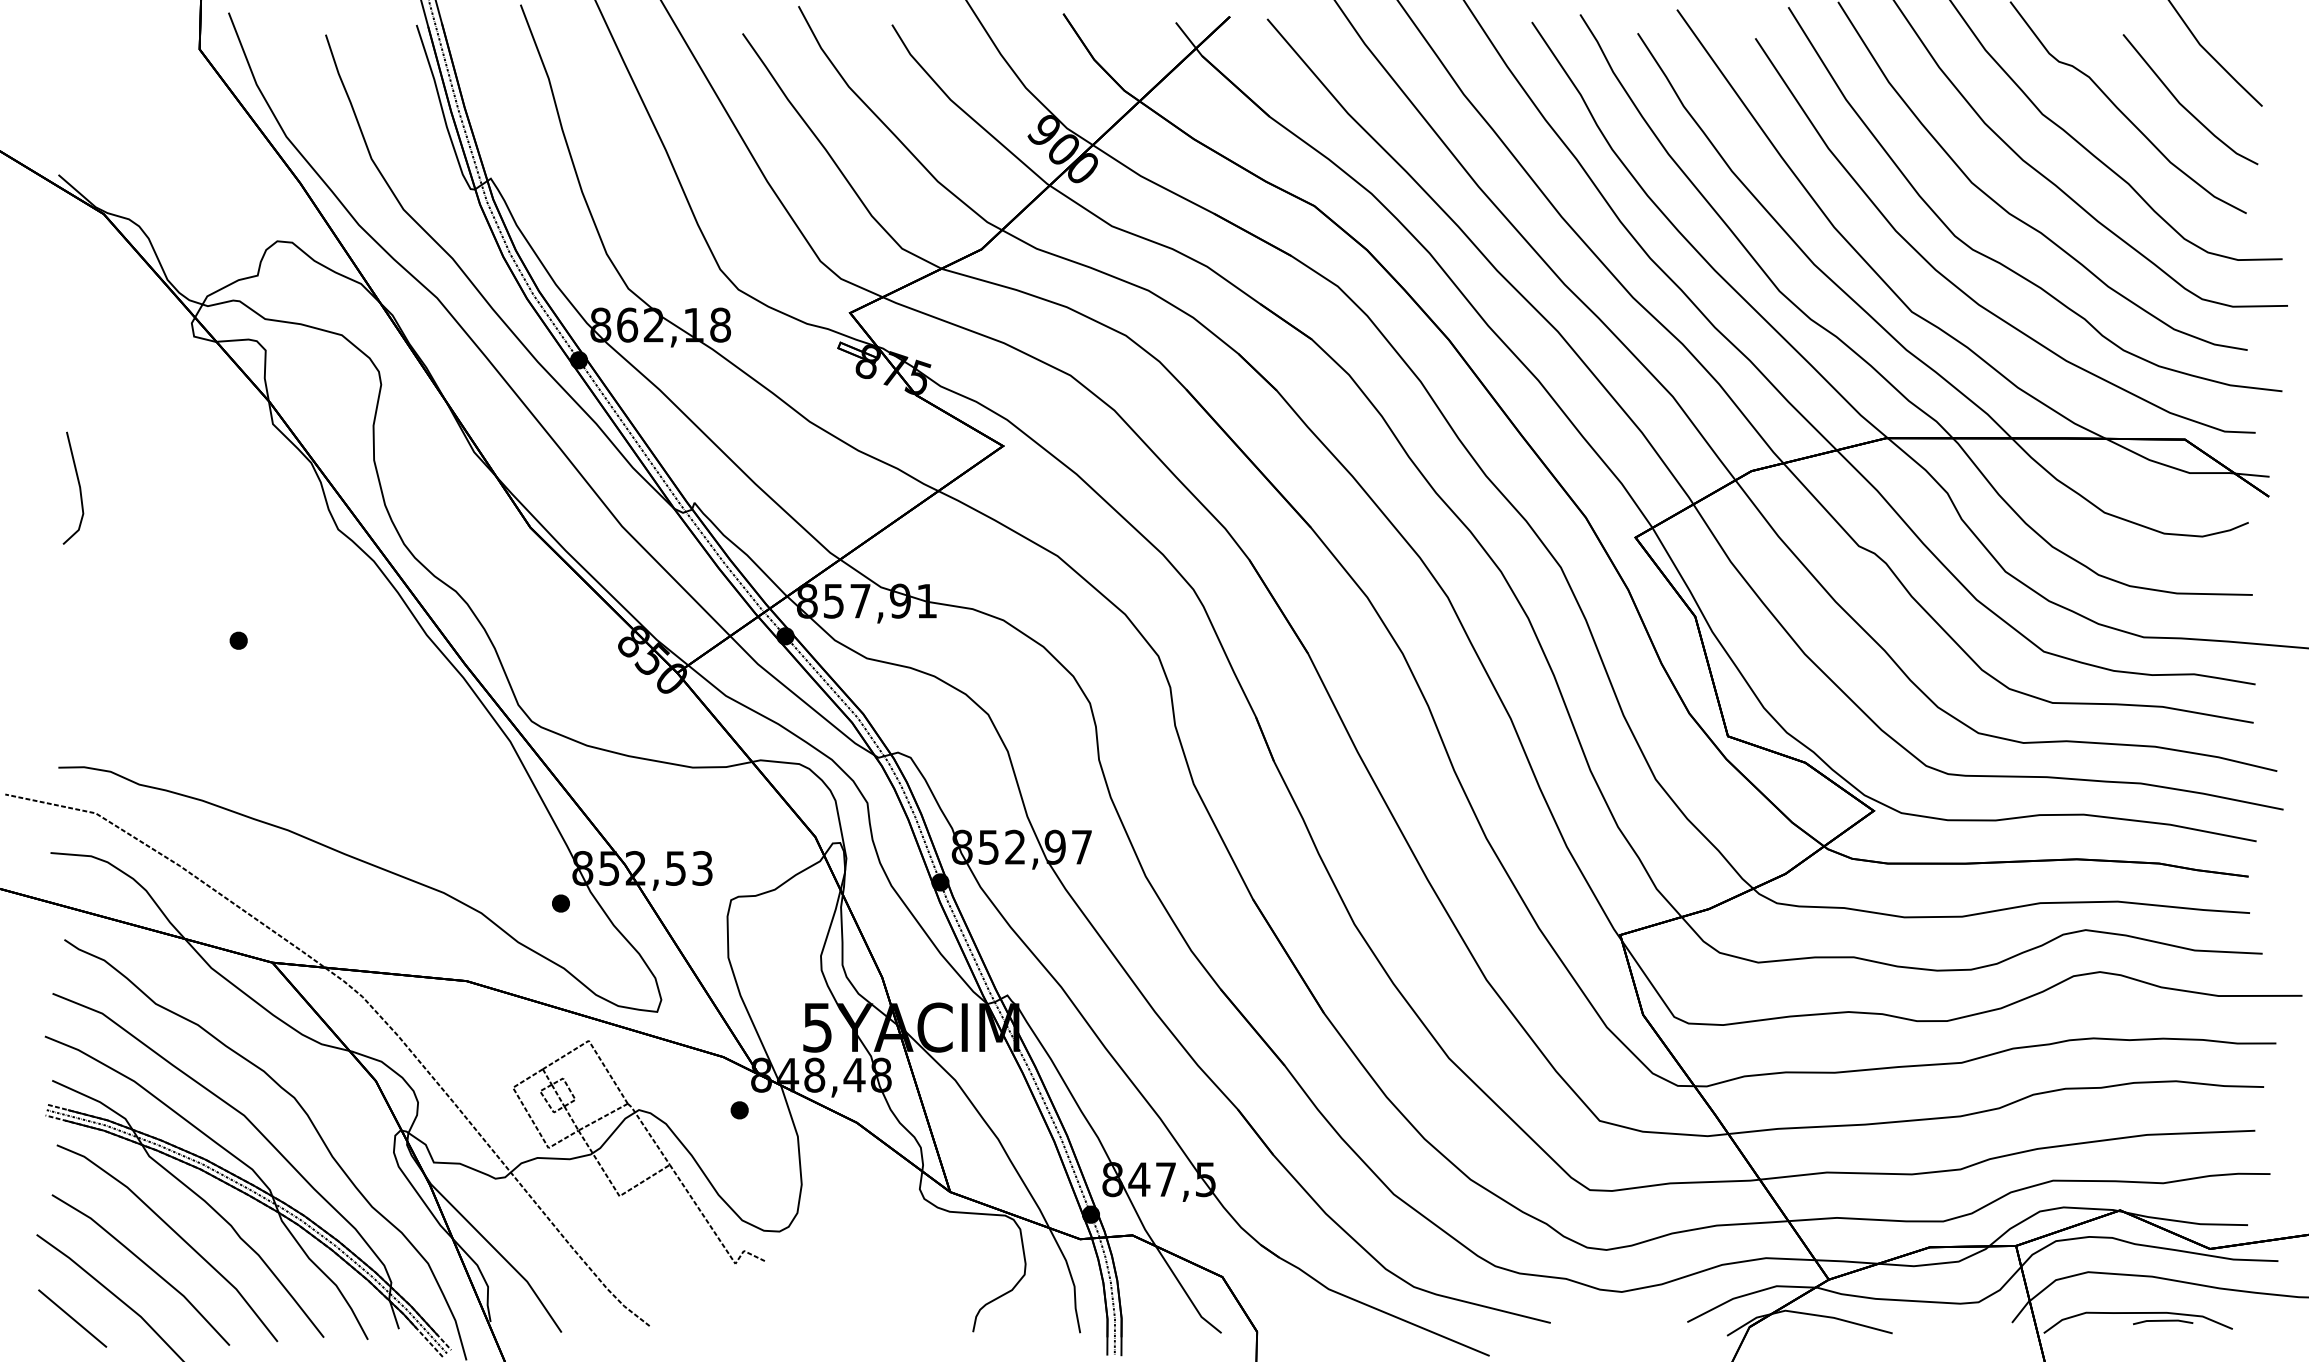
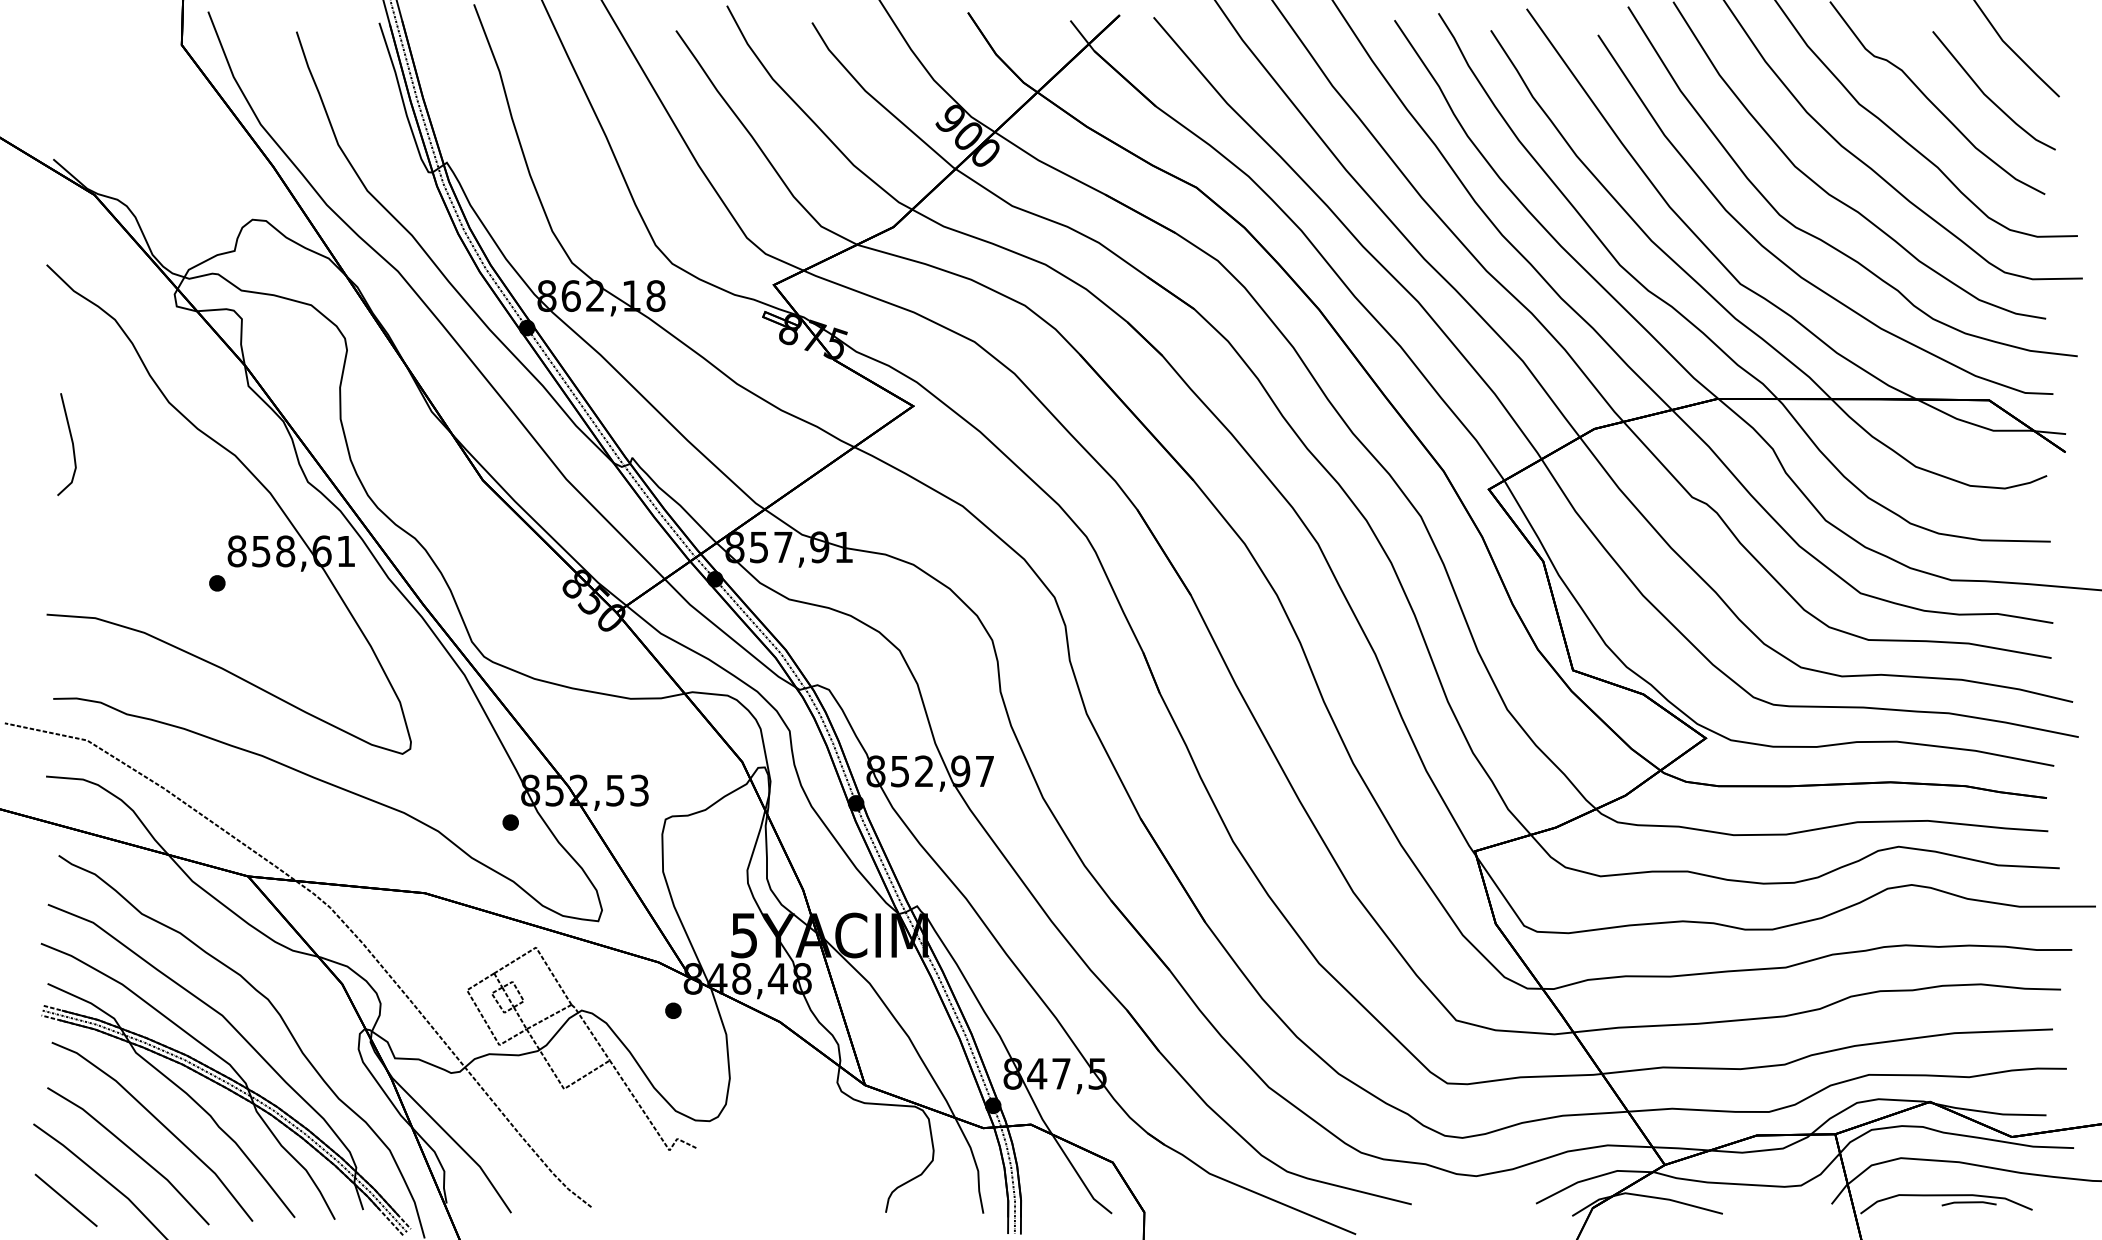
part: (256, 588) -> (233, 535), added

